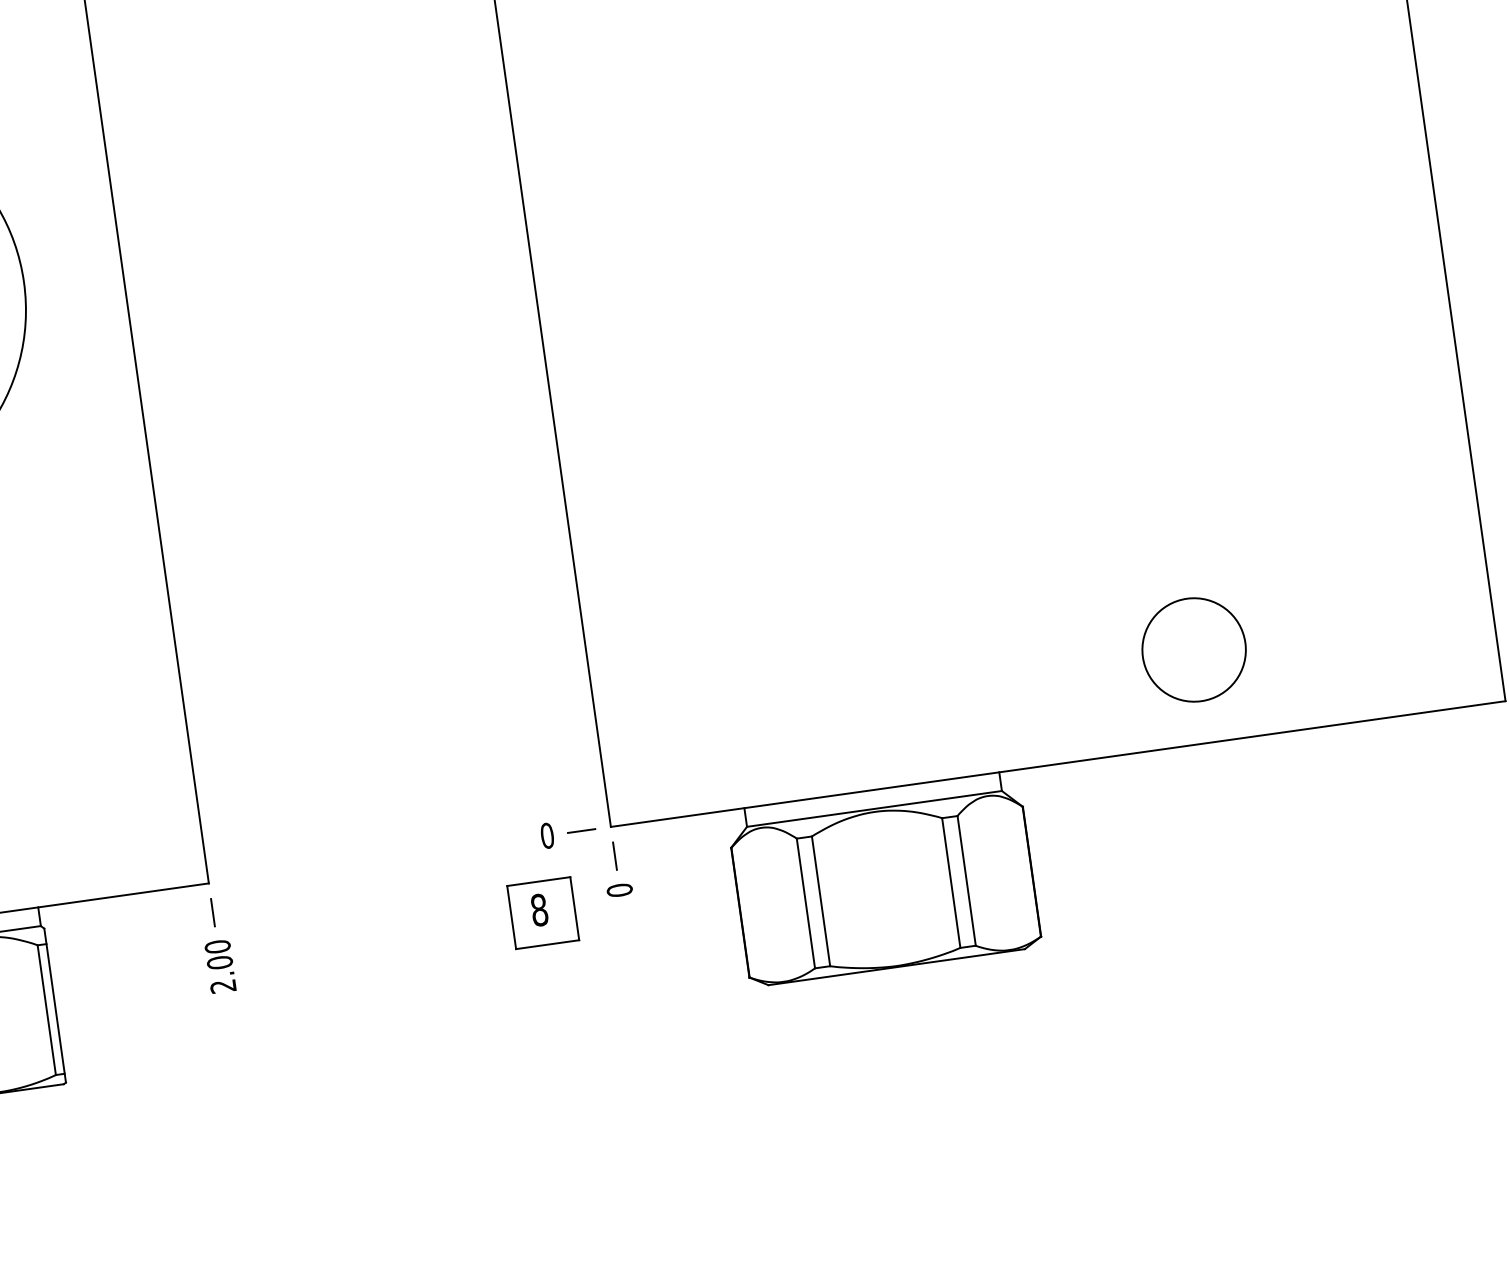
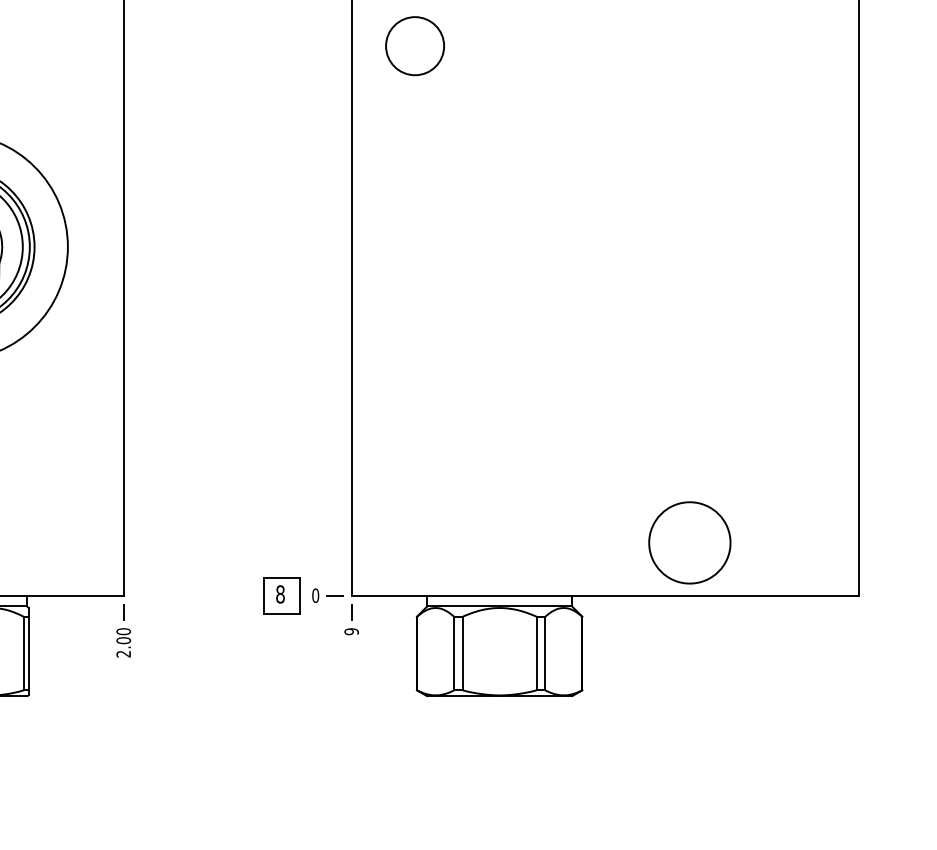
circle: (1193, 649) -> (689, 542), size x1.4
text: (619, 890) -> (351, 631), 0 -> 9
part: (541, 911) -> (281, 595), moved

